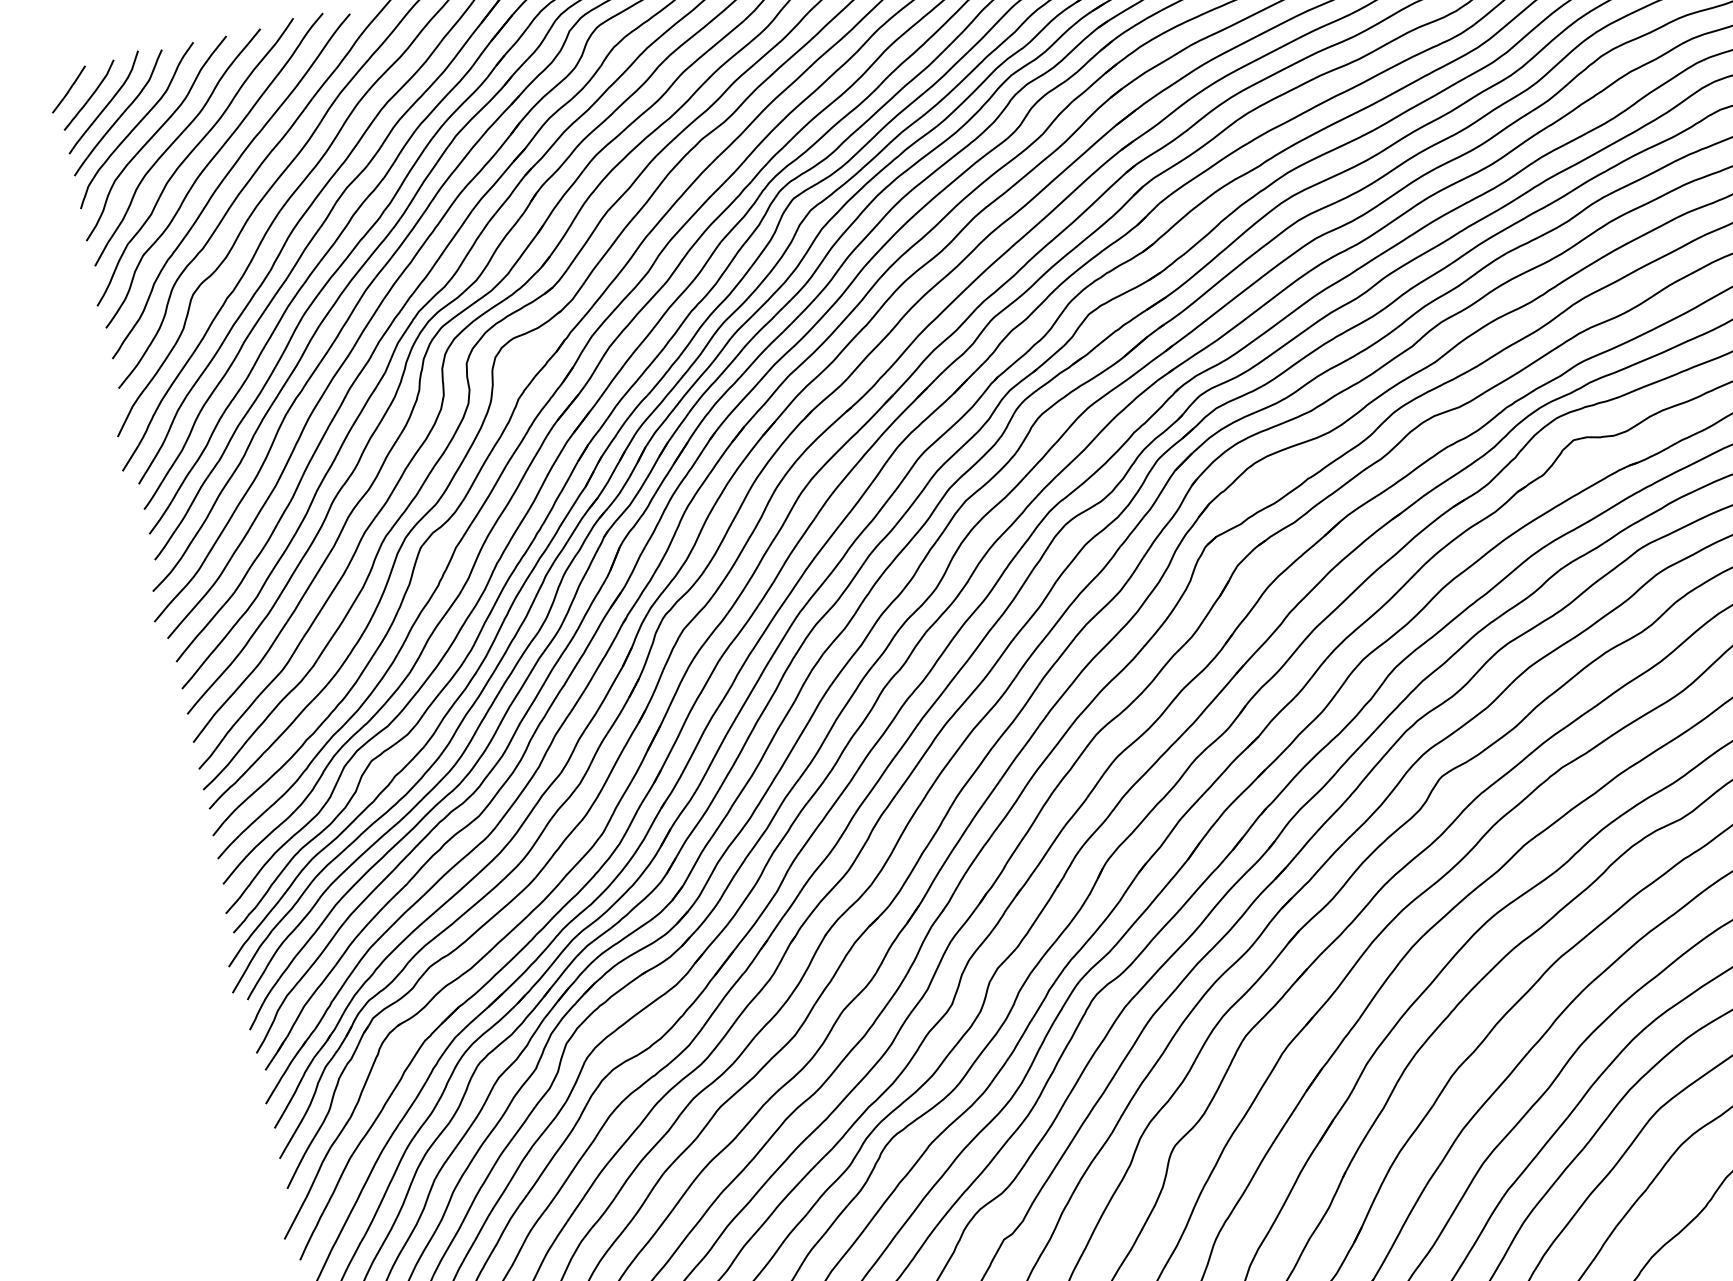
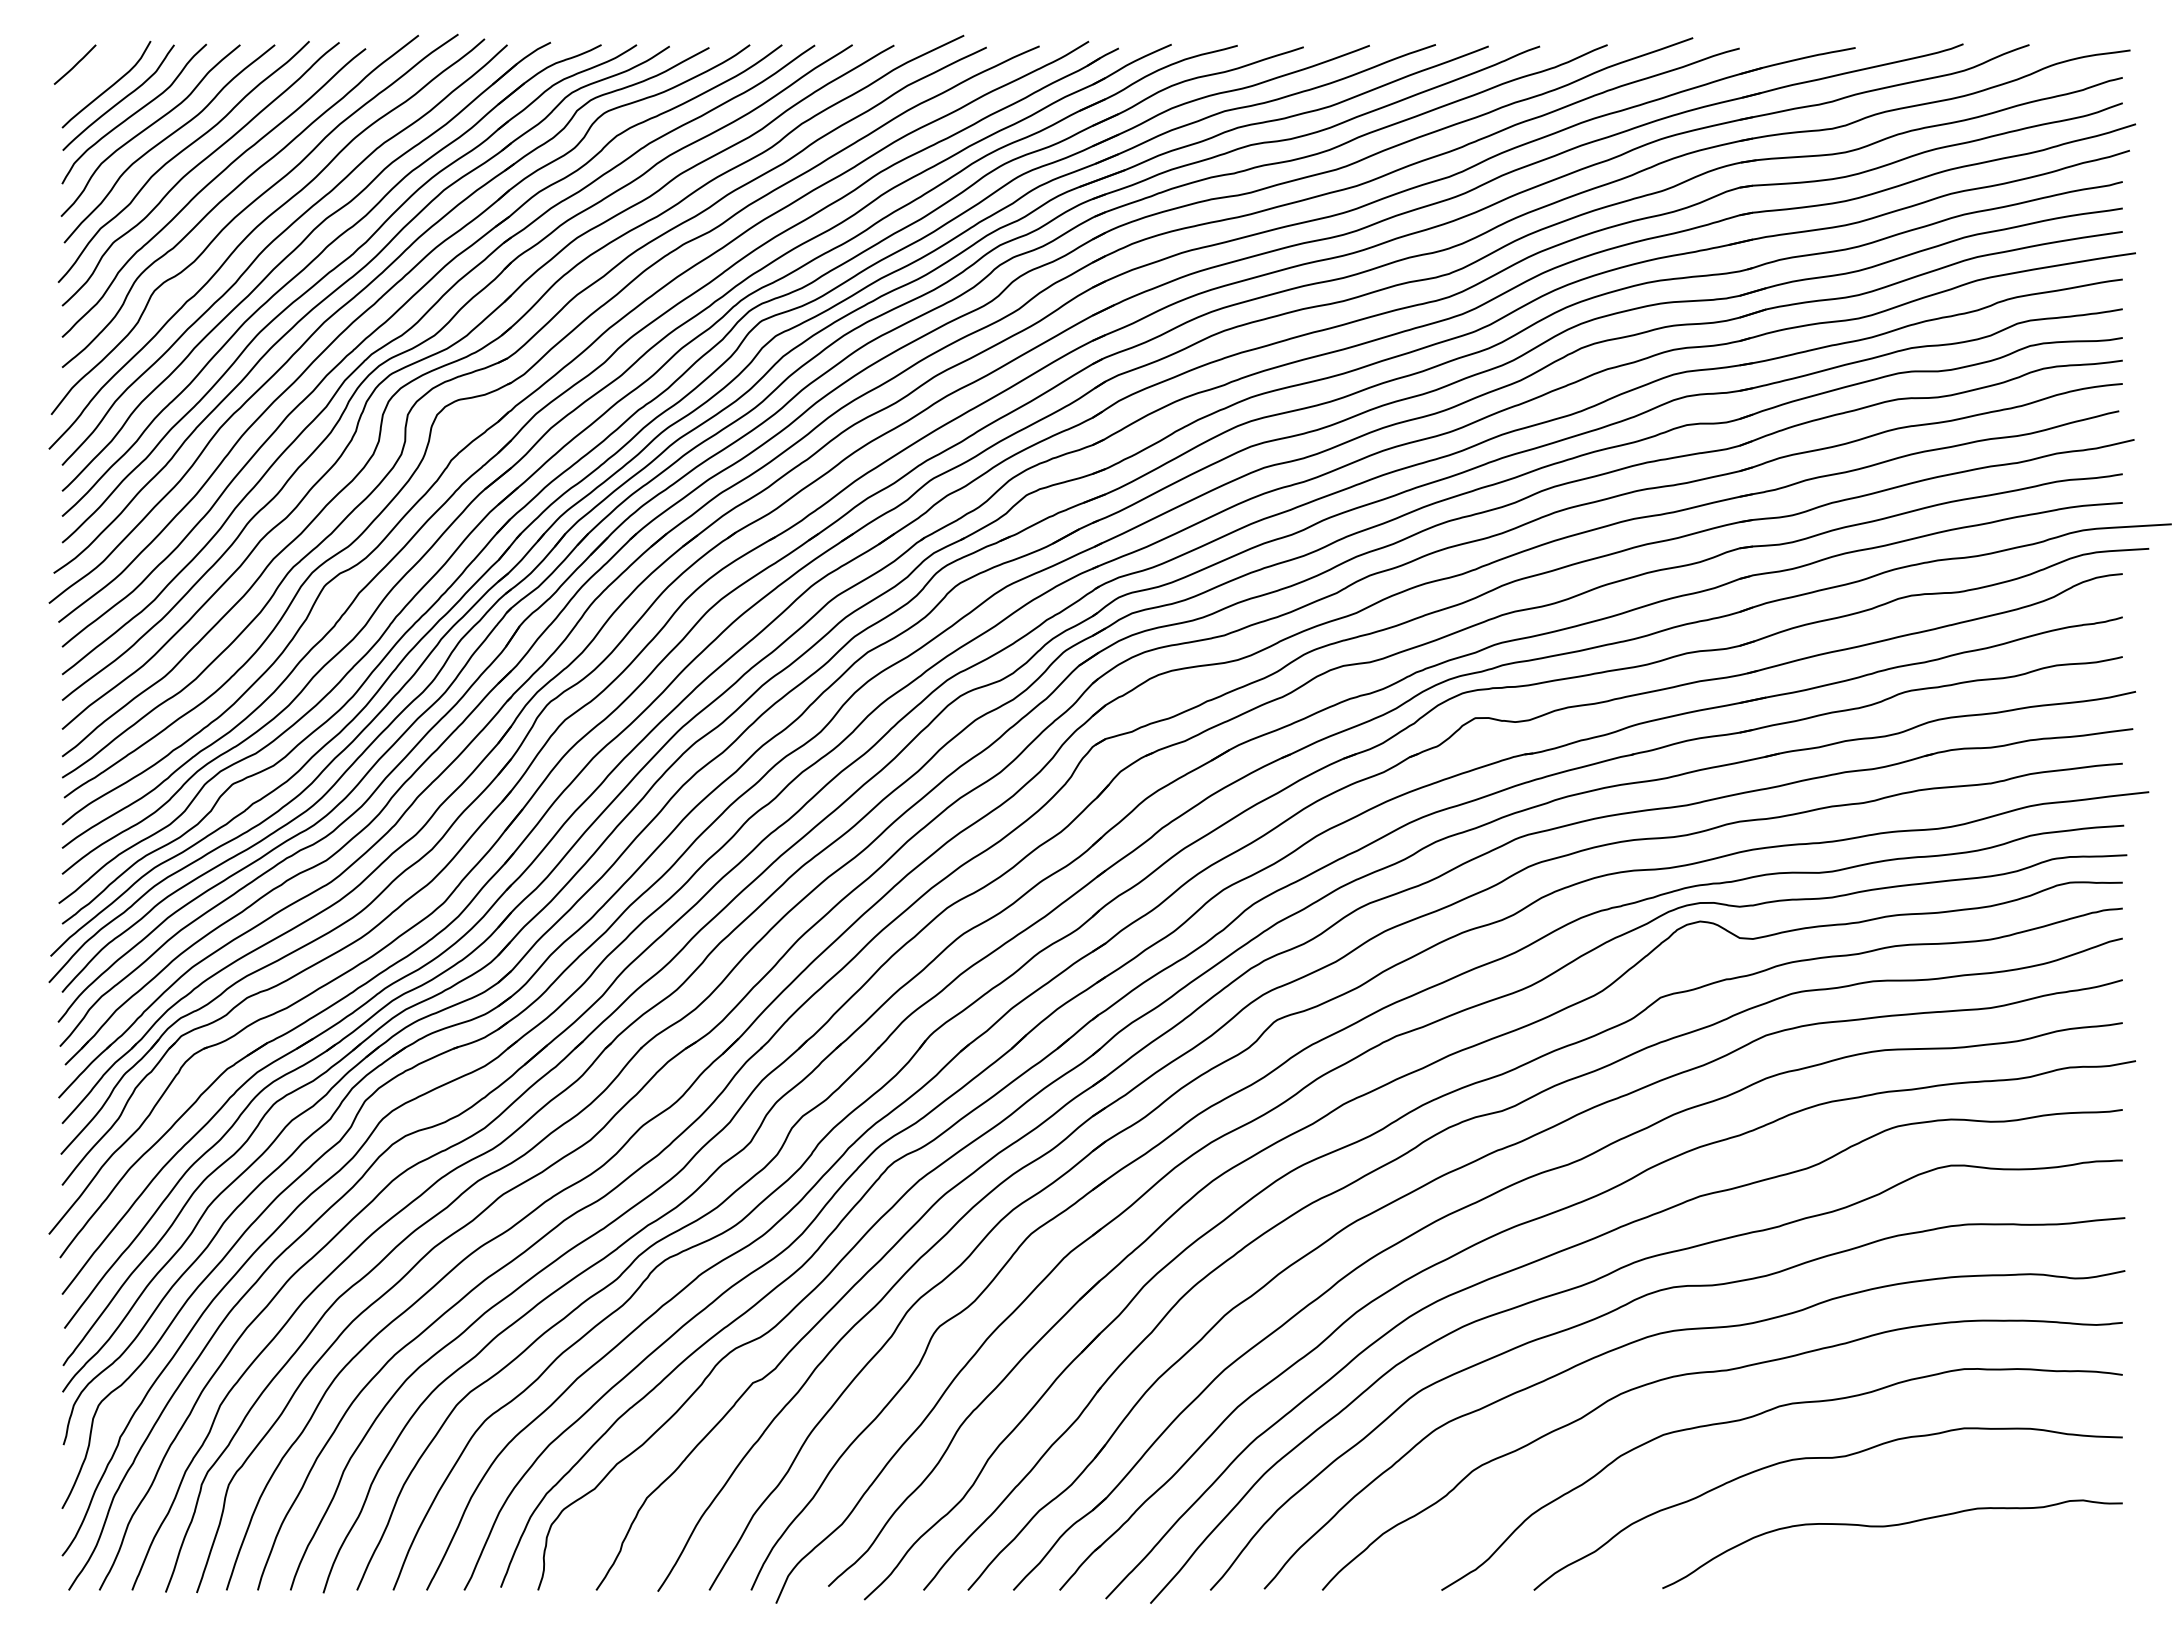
curve: (90, 96) -> (94, 75), removed

